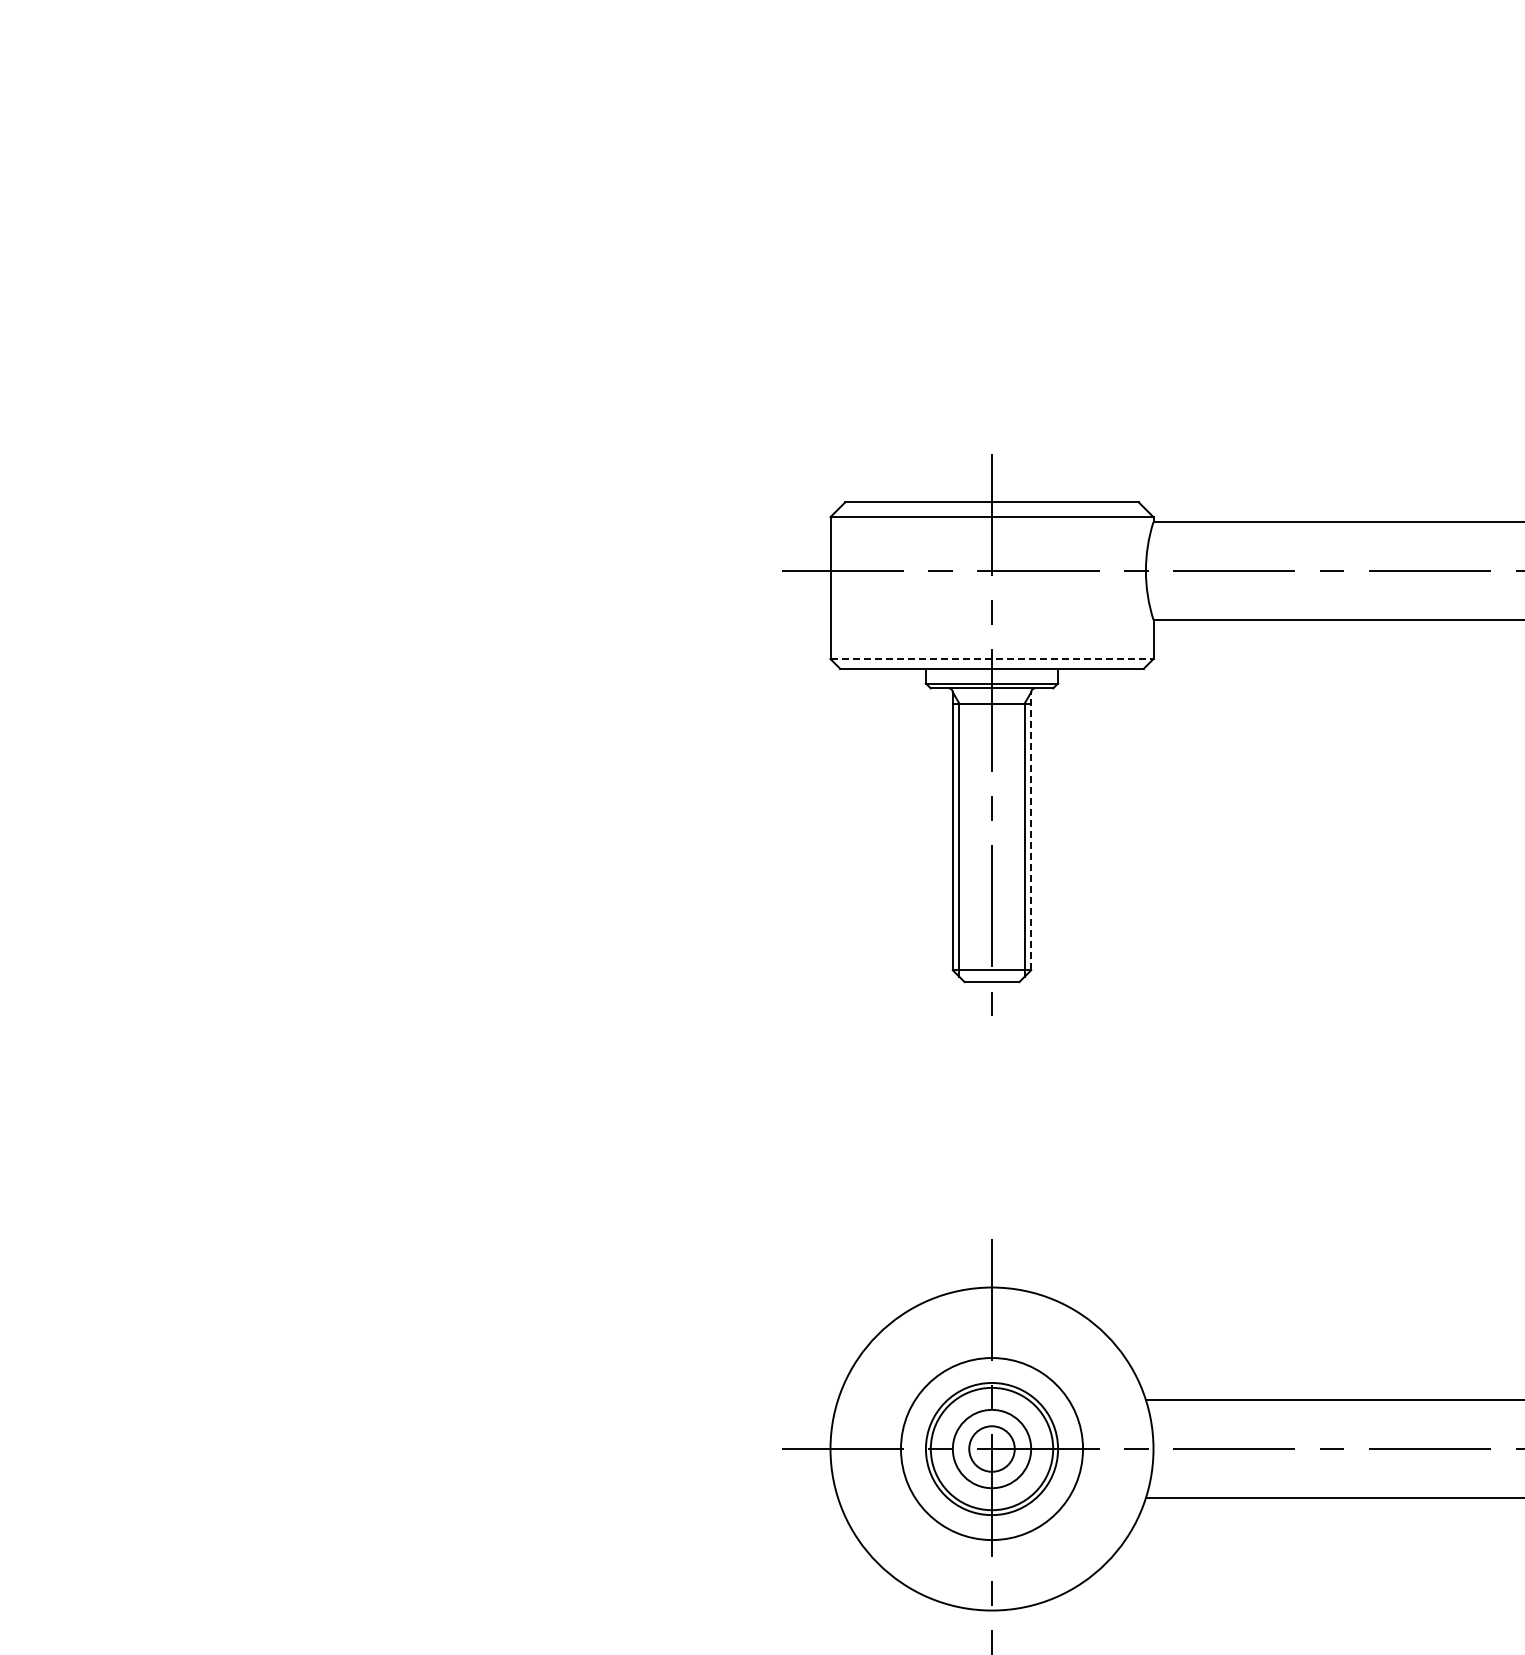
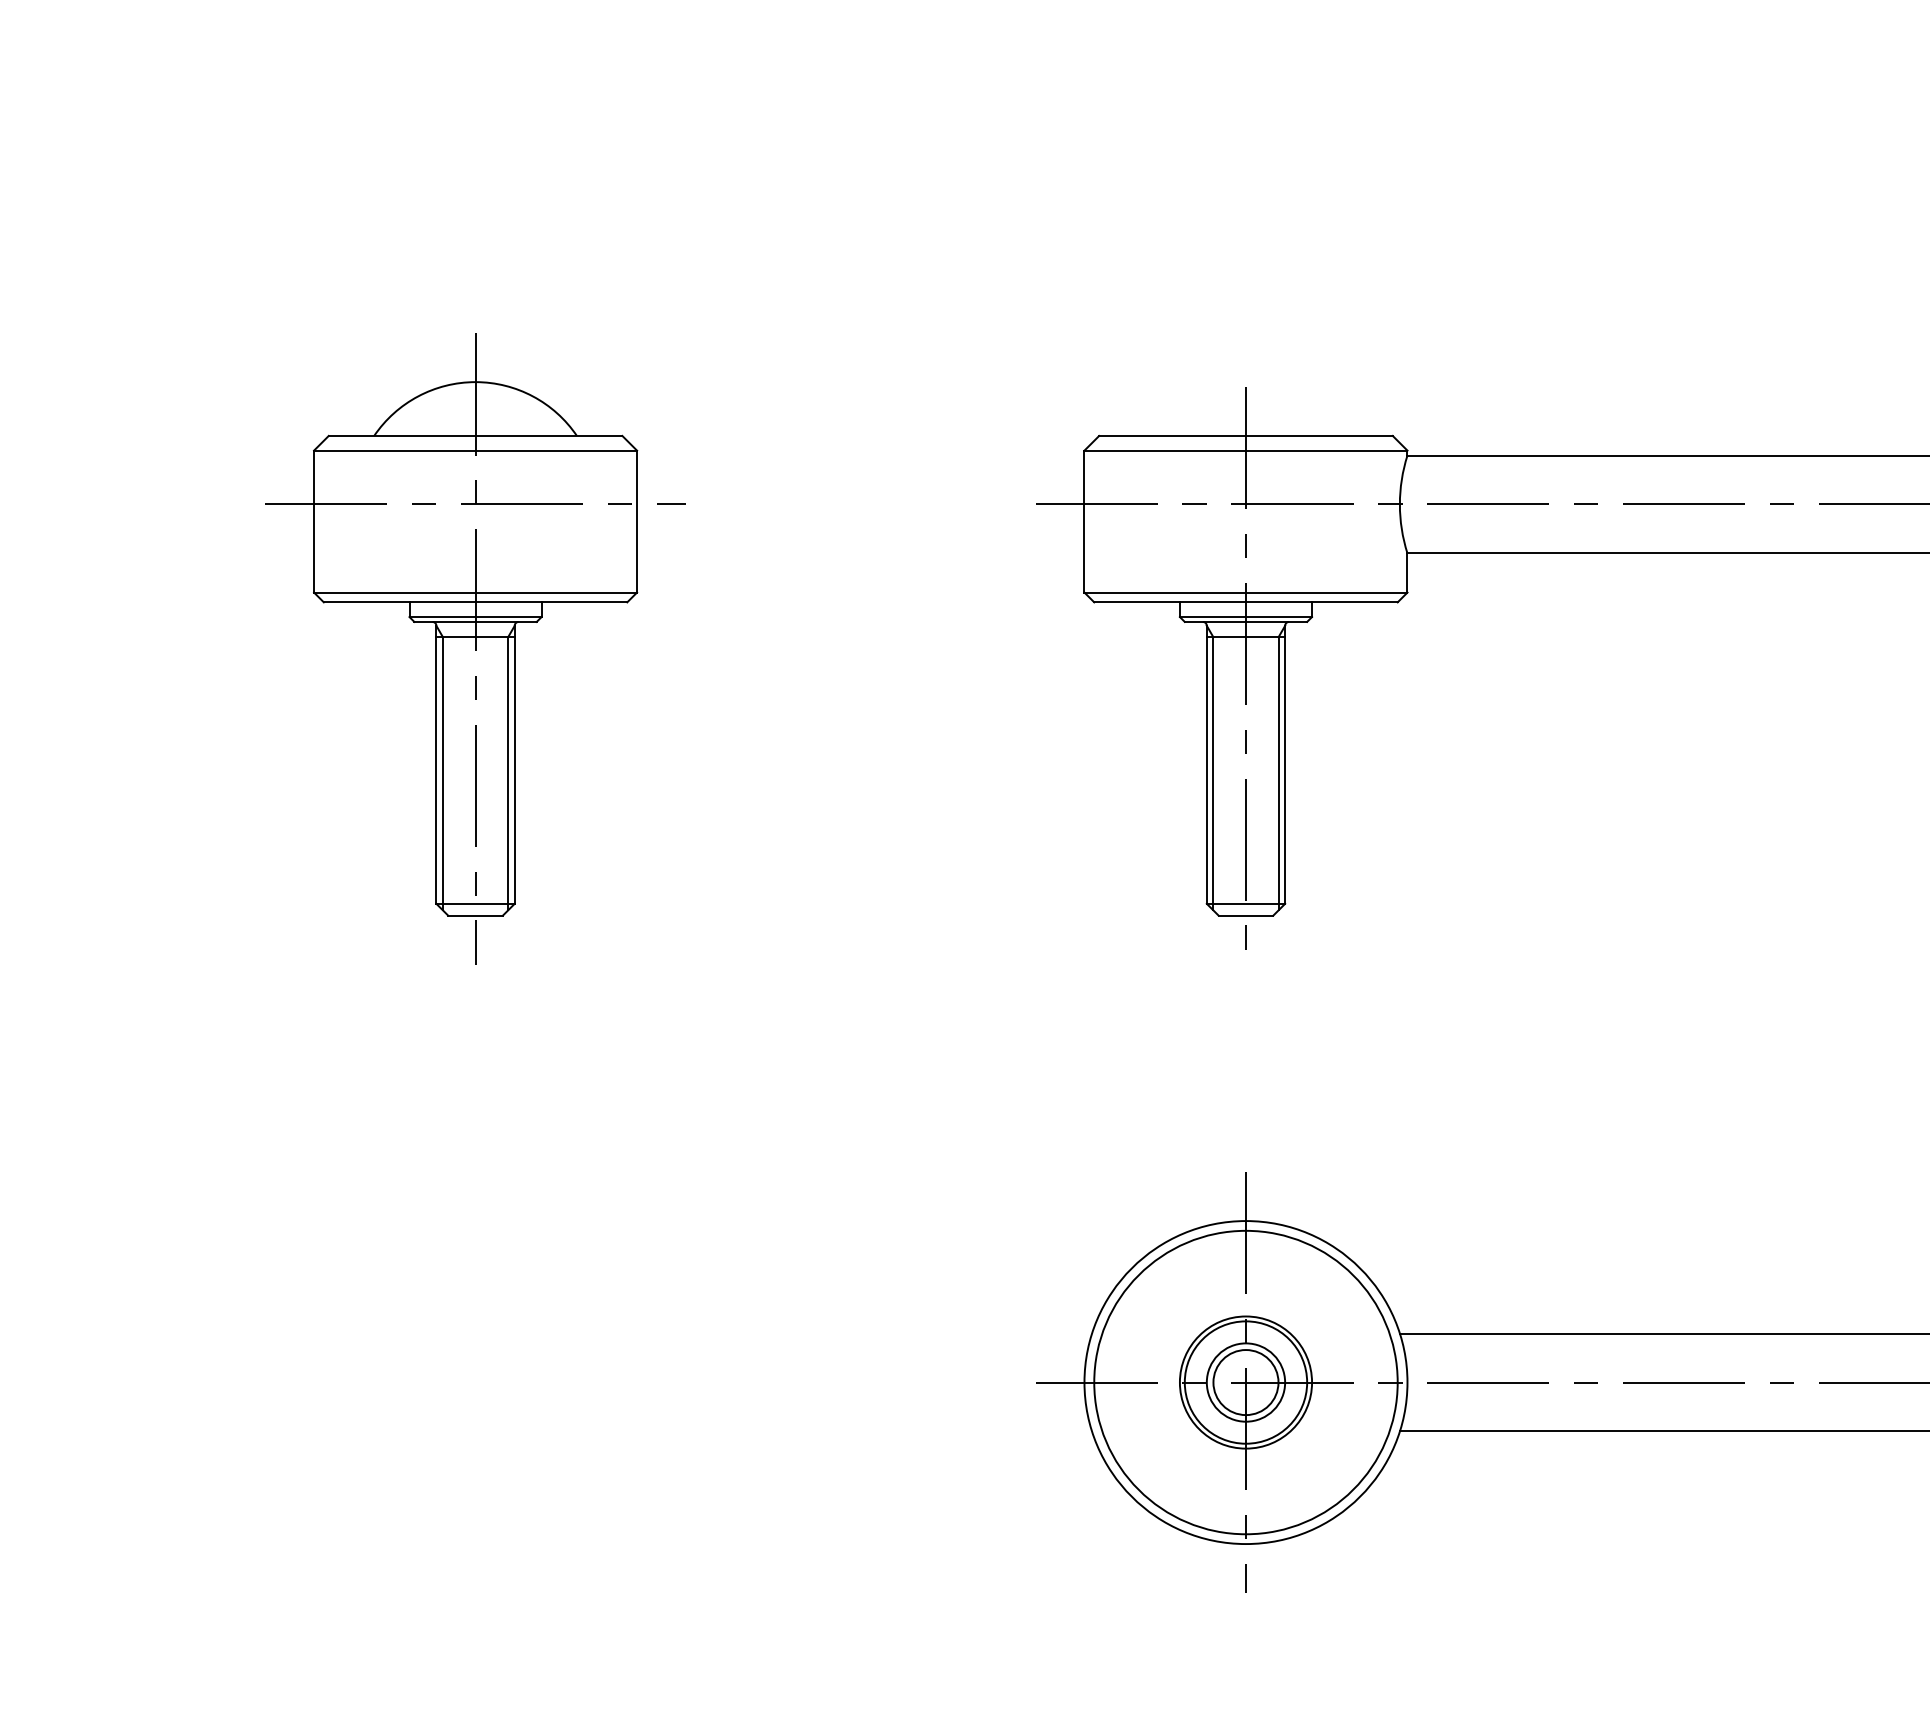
line: (991, 658) -> (1245, 592), dashed -> solid
part: (221, 714) -> (475, 648), added
line: (1031, 830) -> (1285, 764), dashed -> solid
circle: (991, 1448) -> (1245, 1382), size x1.43
circle: (991, 1448) -> (1245, 1382), size x1.67

